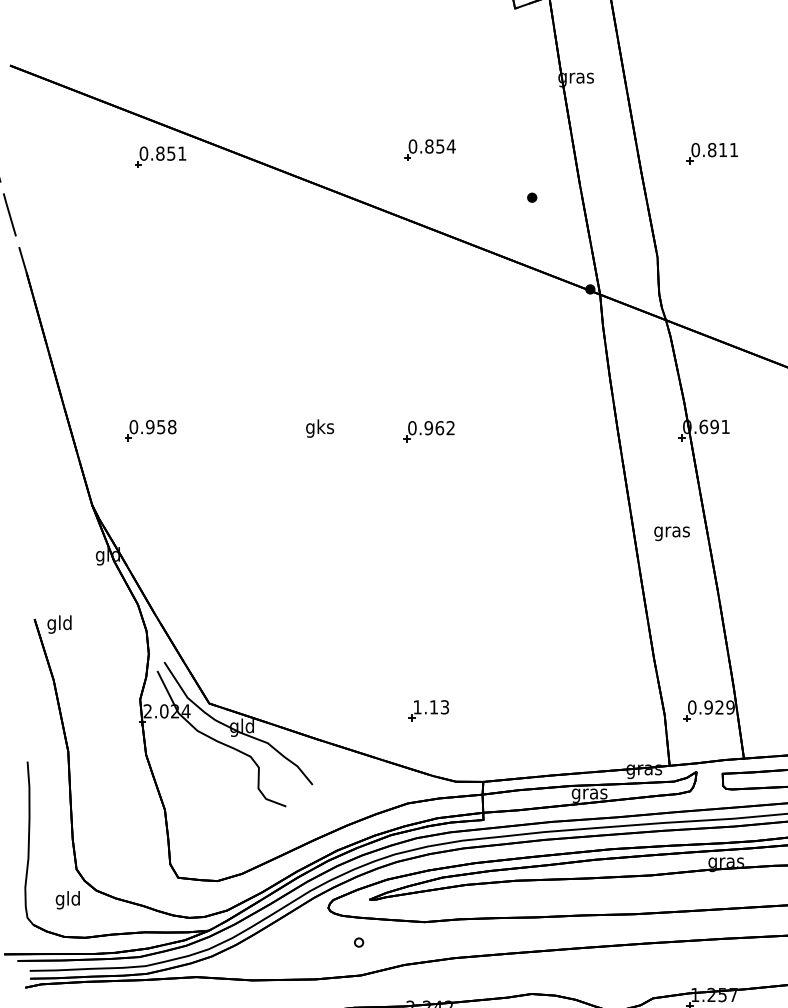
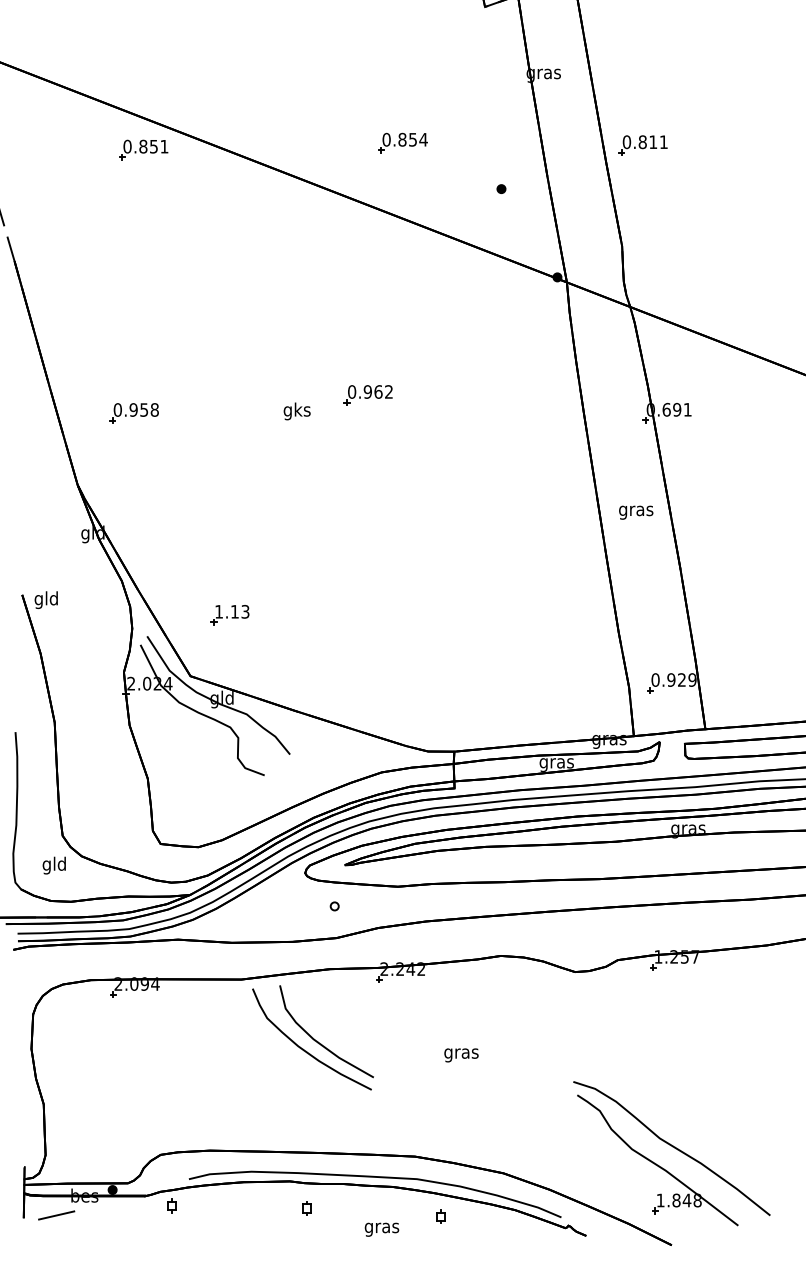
part: (711, 153) -> (642, 145), moved
part: (428, 431) -> (367, 395), moved
part: (428, 711) -> (229, 615), moved

